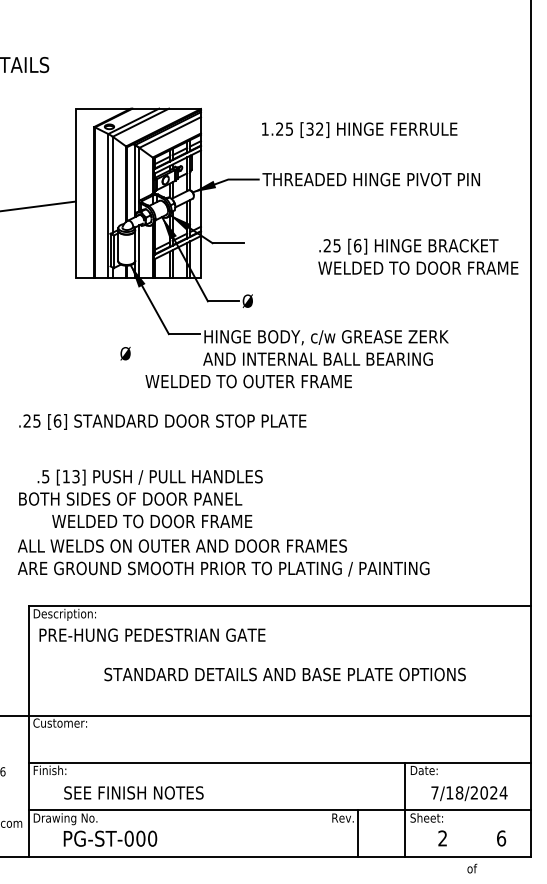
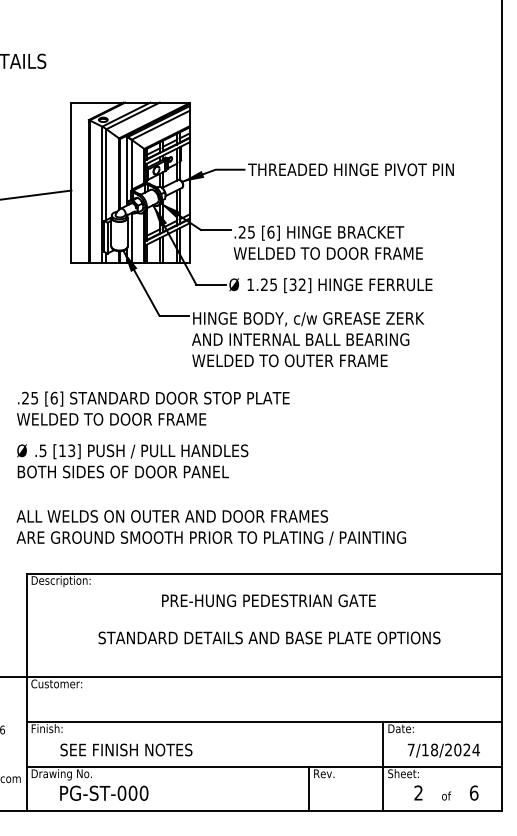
text: (359, 129) -> (339, 285), moved
text: (418, 256) -> (328, 242), moved
text: (125, 353) -> (22, 450), moved
text: (248, 381) -> (289, 360), moved
text: (152, 521) -> (111, 419), moved
text: (152, 634) -> (268, 600), moved
line: (357, 833) -> (308, 788), moved
text: (472, 868) -> (446, 795), moved

